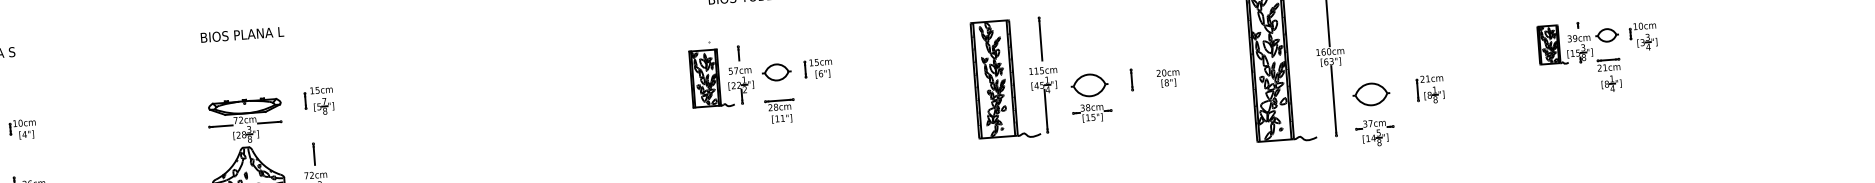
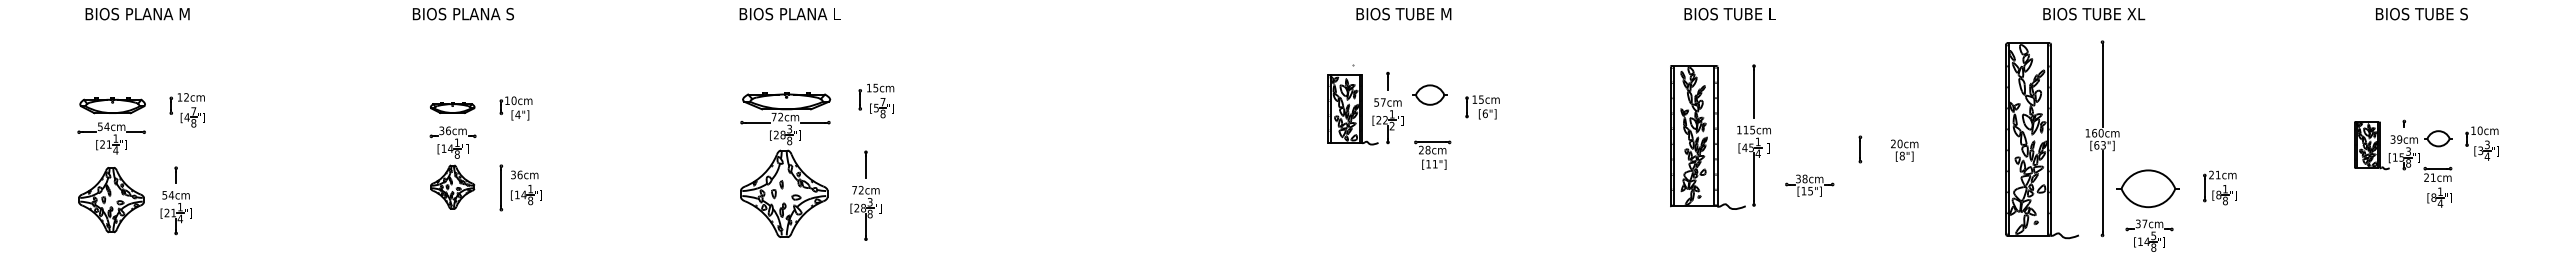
part: (776, 71) -> (1429, 94), moved
part: (1089, 85) -> (1808, 152), removed
part: (1371, 94) -> (2148, 188), size x1.4

